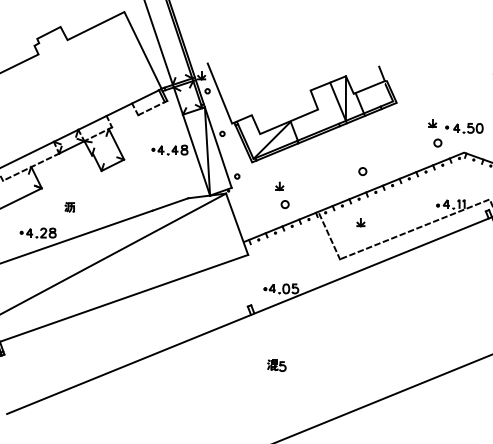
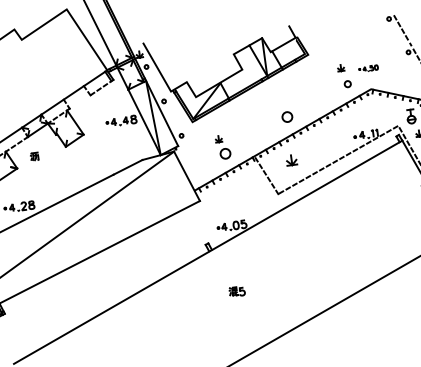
part: (464, 128) -> (368, 68), size x0.6
circle: (362, 171) -> (287, 117), size x1.6
circle: (284, 204) -> (224, 154), size x1.6
part: (69, 207) -> (34, 156), moved
part: (360, 222) -> (291, 160), size x1.6

